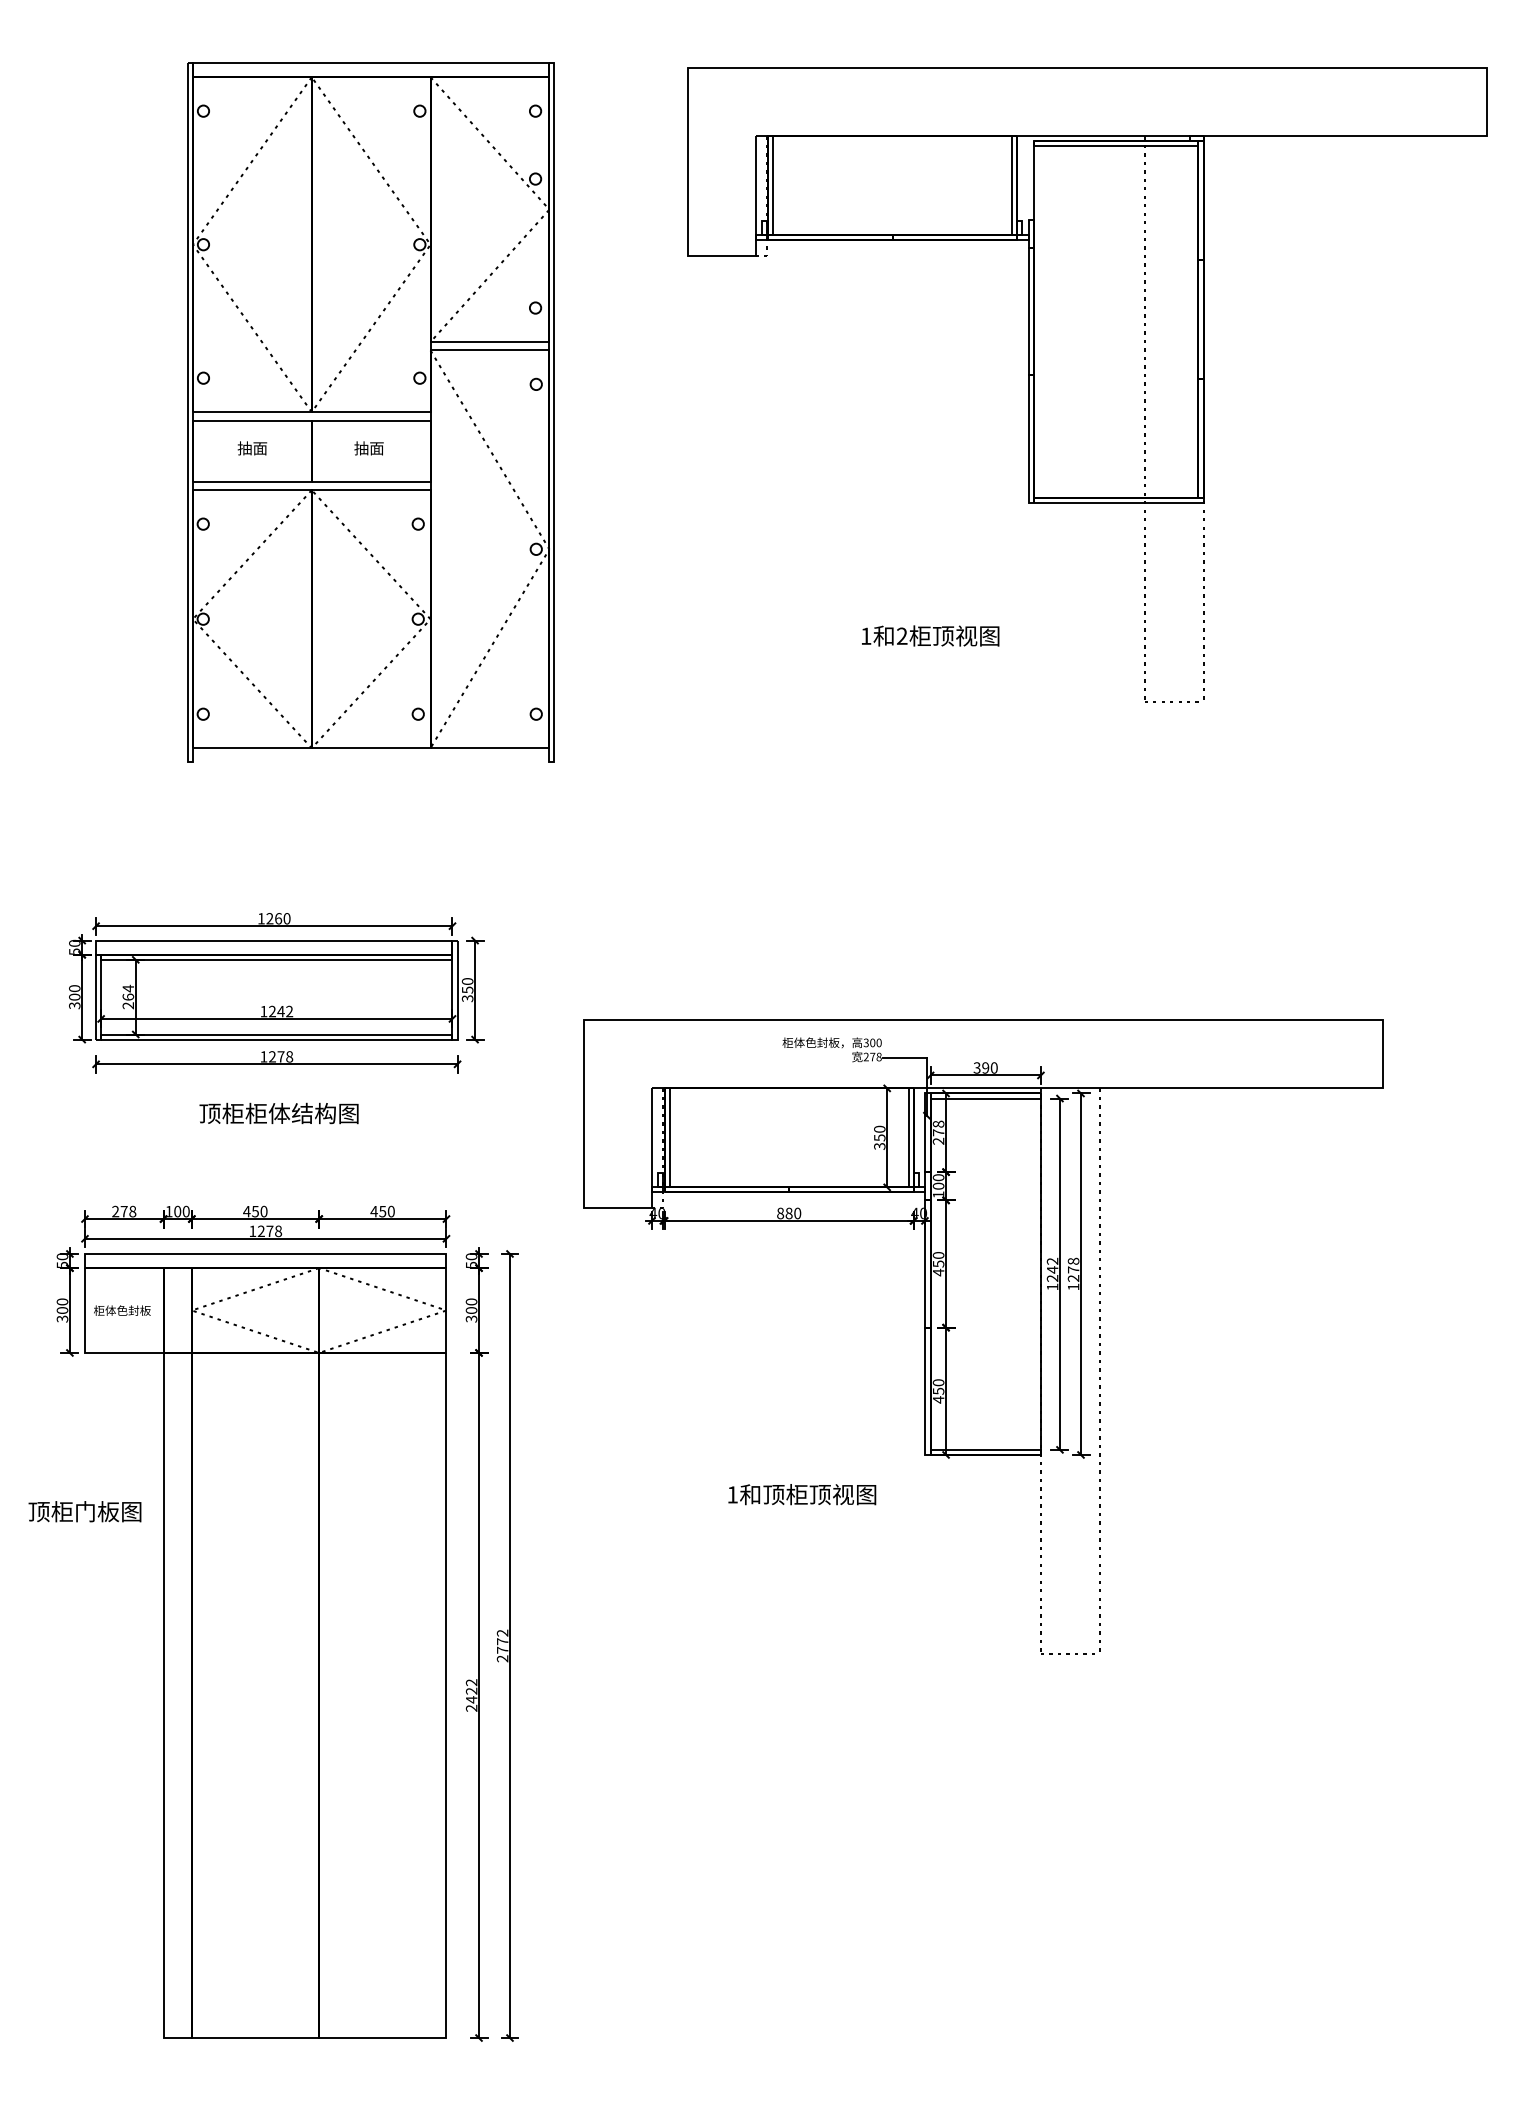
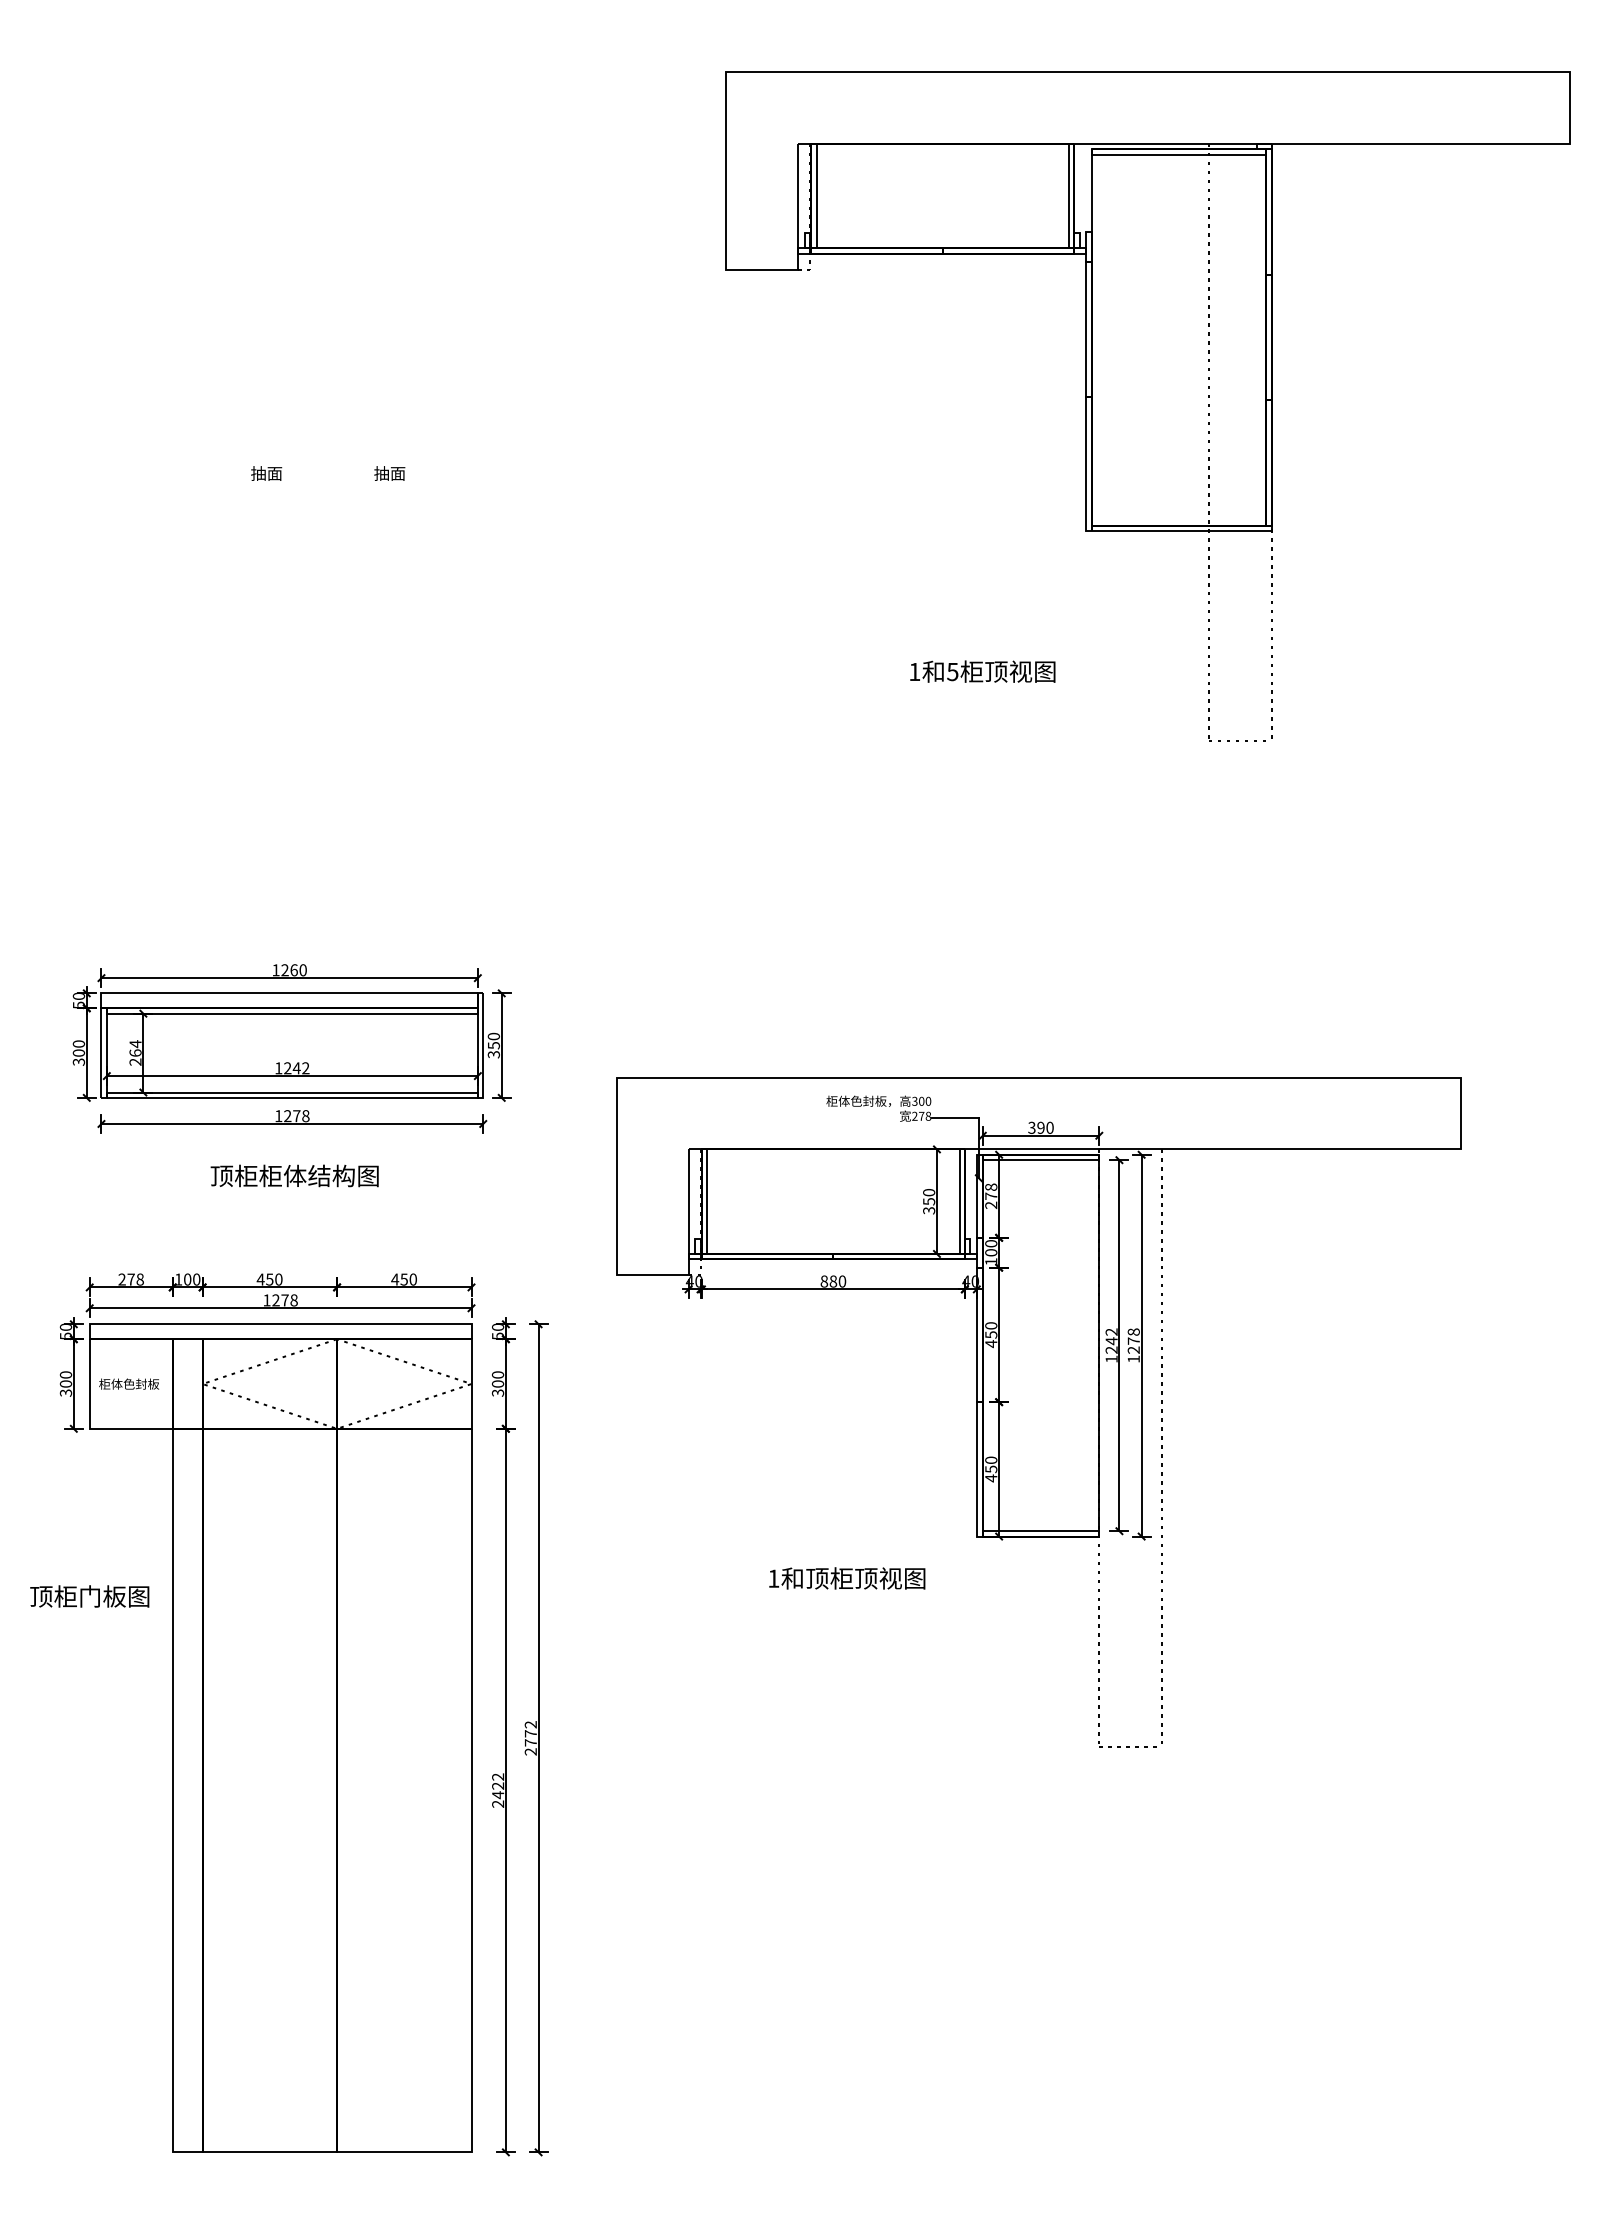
part: (370, 412) -> (391, 435), removed
text: (901, 635) -> (952, 671), 2 -> 5

